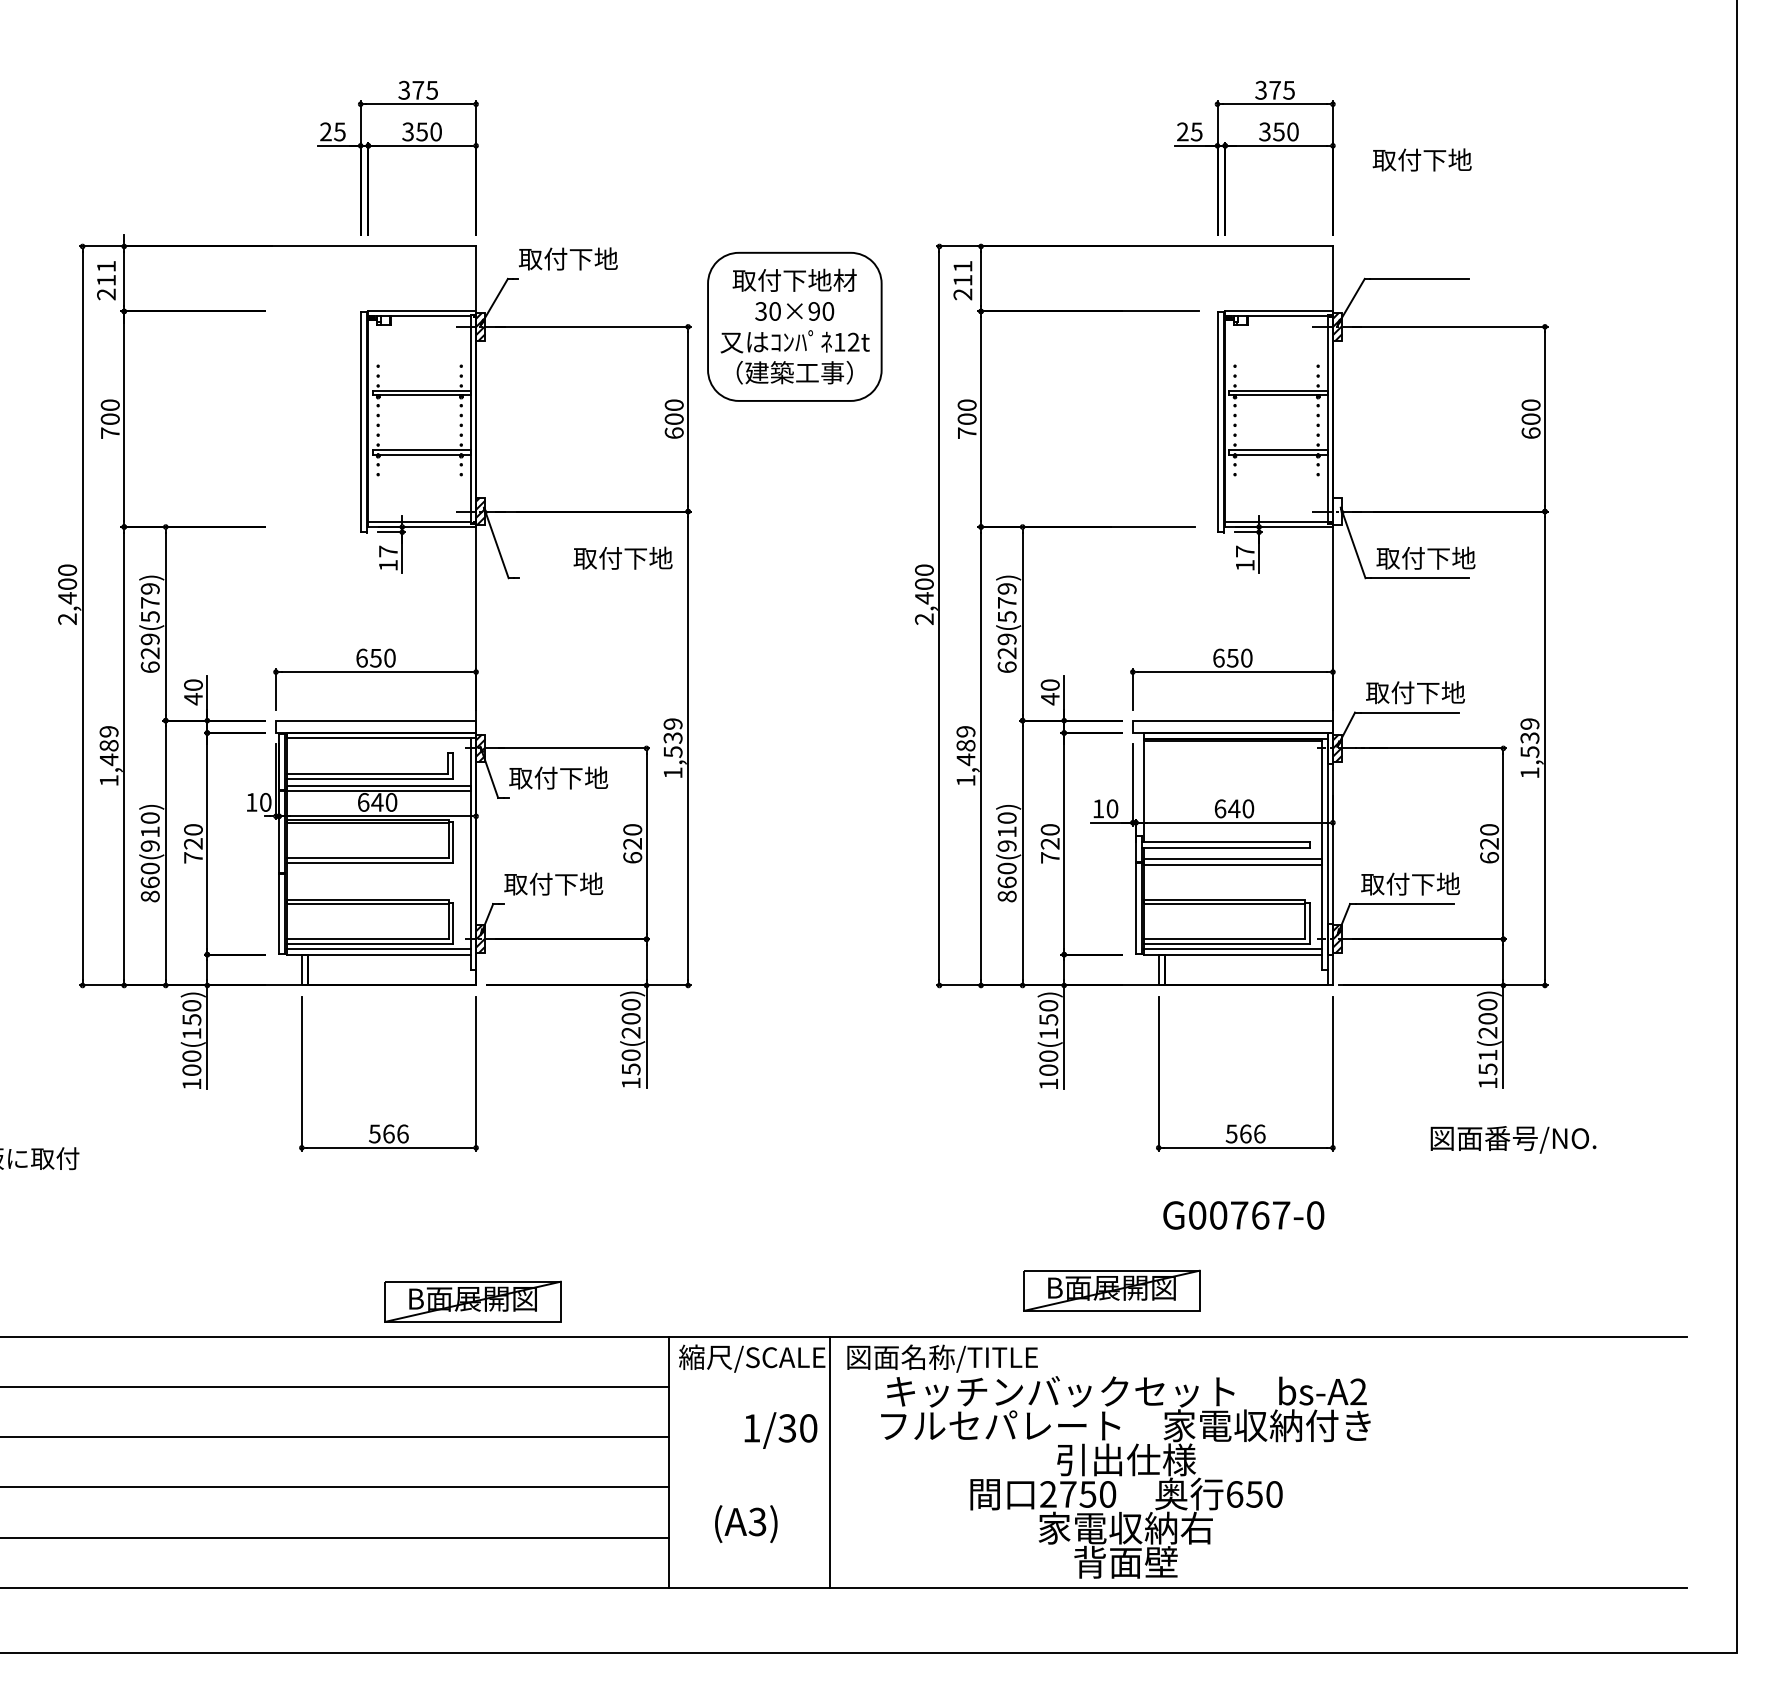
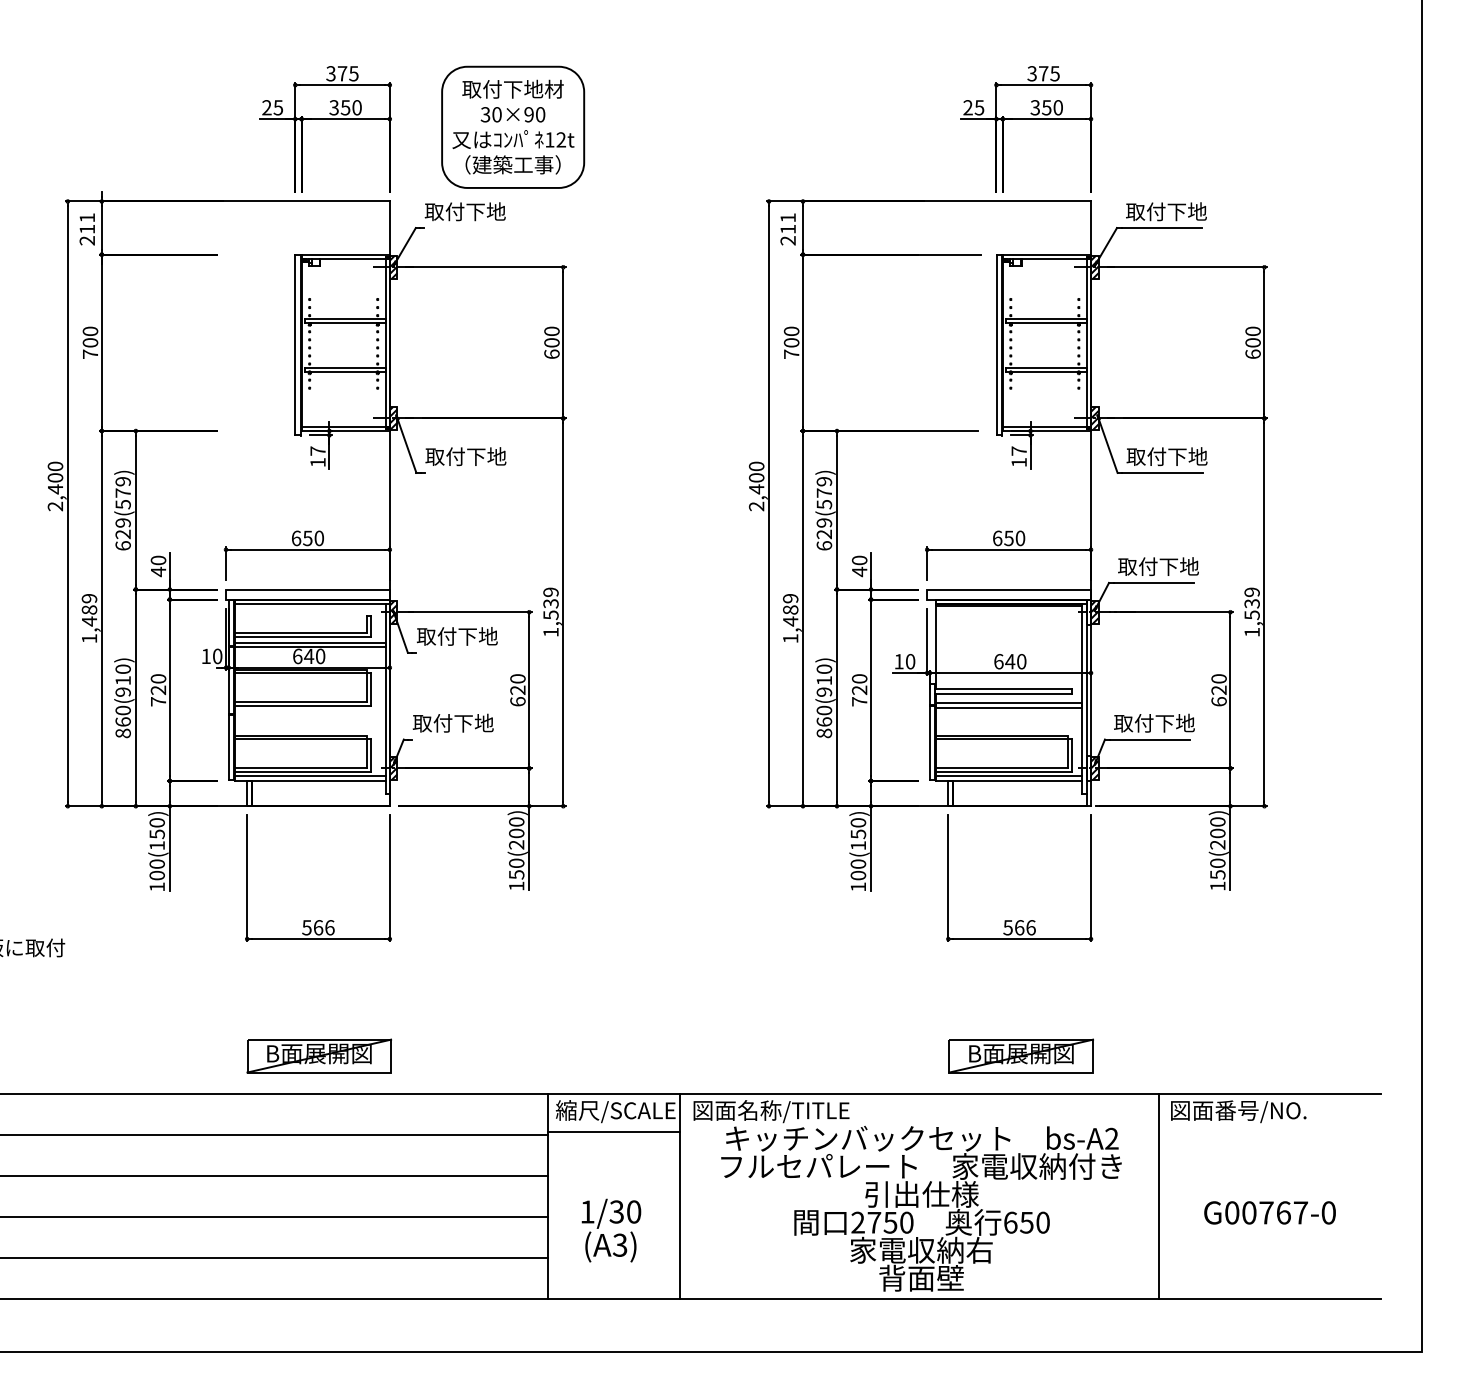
text: (1421, 159) -> (1165, 211), moved
part: (794, 326) -> (512, 127), moved
hatch: (1337, 511) -> (1094, 418), added
text: (622, 557) -> (465, 456), moved
text: (1487, 1054) -> (1217, 862), 151(200) -> 150(200)
text: (1513, 1139) -> (1238, 1111), moved
text: (1243, 1215) -> (1269, 1212), moved
part: (1111, 1290) -> (1021, 1055), moved
part: (472, 1301) -> (318, 1055), moved
line: (749, 1384) -> (613, 1132), added
text: (780, 1430) -> (611, 1213), moved
line: (1416, 1462) -> (1159, 1196), added

